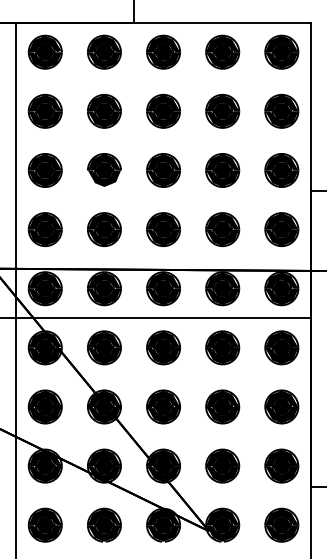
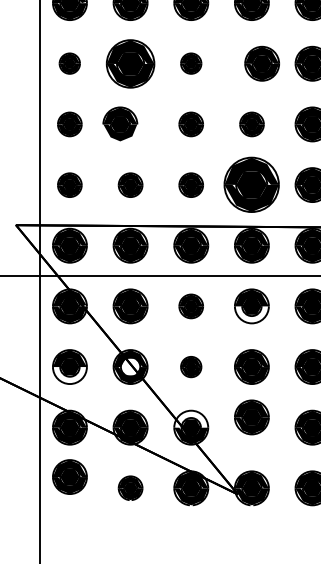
part: (44, 110) -> (69, 62), size x0.6
part: (104, 110) -> (130, 62), size x1.4
part: (163, 110) -> (191, 62), size x0.6
part: (222, 110) -> (261, 62), moved
part: (104, 169) -> (120, 123), moved
part: (44, 170) -> (69, 124), size x0.7
part: (163, 170) -> (191, 124), size x0.7
part: (222, 170) -> (251, 124), size x0.7
part: (44, 229) -> (69, 184), size x0.7
part: (104, 229) -> (130, 184), size x0.7
part: (163, 229) -> (191, 184), size x0.7
part: (222, 229) -> (251, 184), size x1.6
part: (163, 347) -> (191, 306), size x0.7
fill: (222, 355) -> (251, 314), removed
fill: (103, 406) -> (129, 366), removed
part: (163, 406) -> (191, 366), size x0.6
fill: (44, 414) -> (69, 374), removed
fill: (163, 457) -> (191, 418), removed
part: (222, 465) -> (251, 416), moved
part: (44, 524) -> (69, 476), moved
part: (104, 524) -> (130, 487), size x0.7

